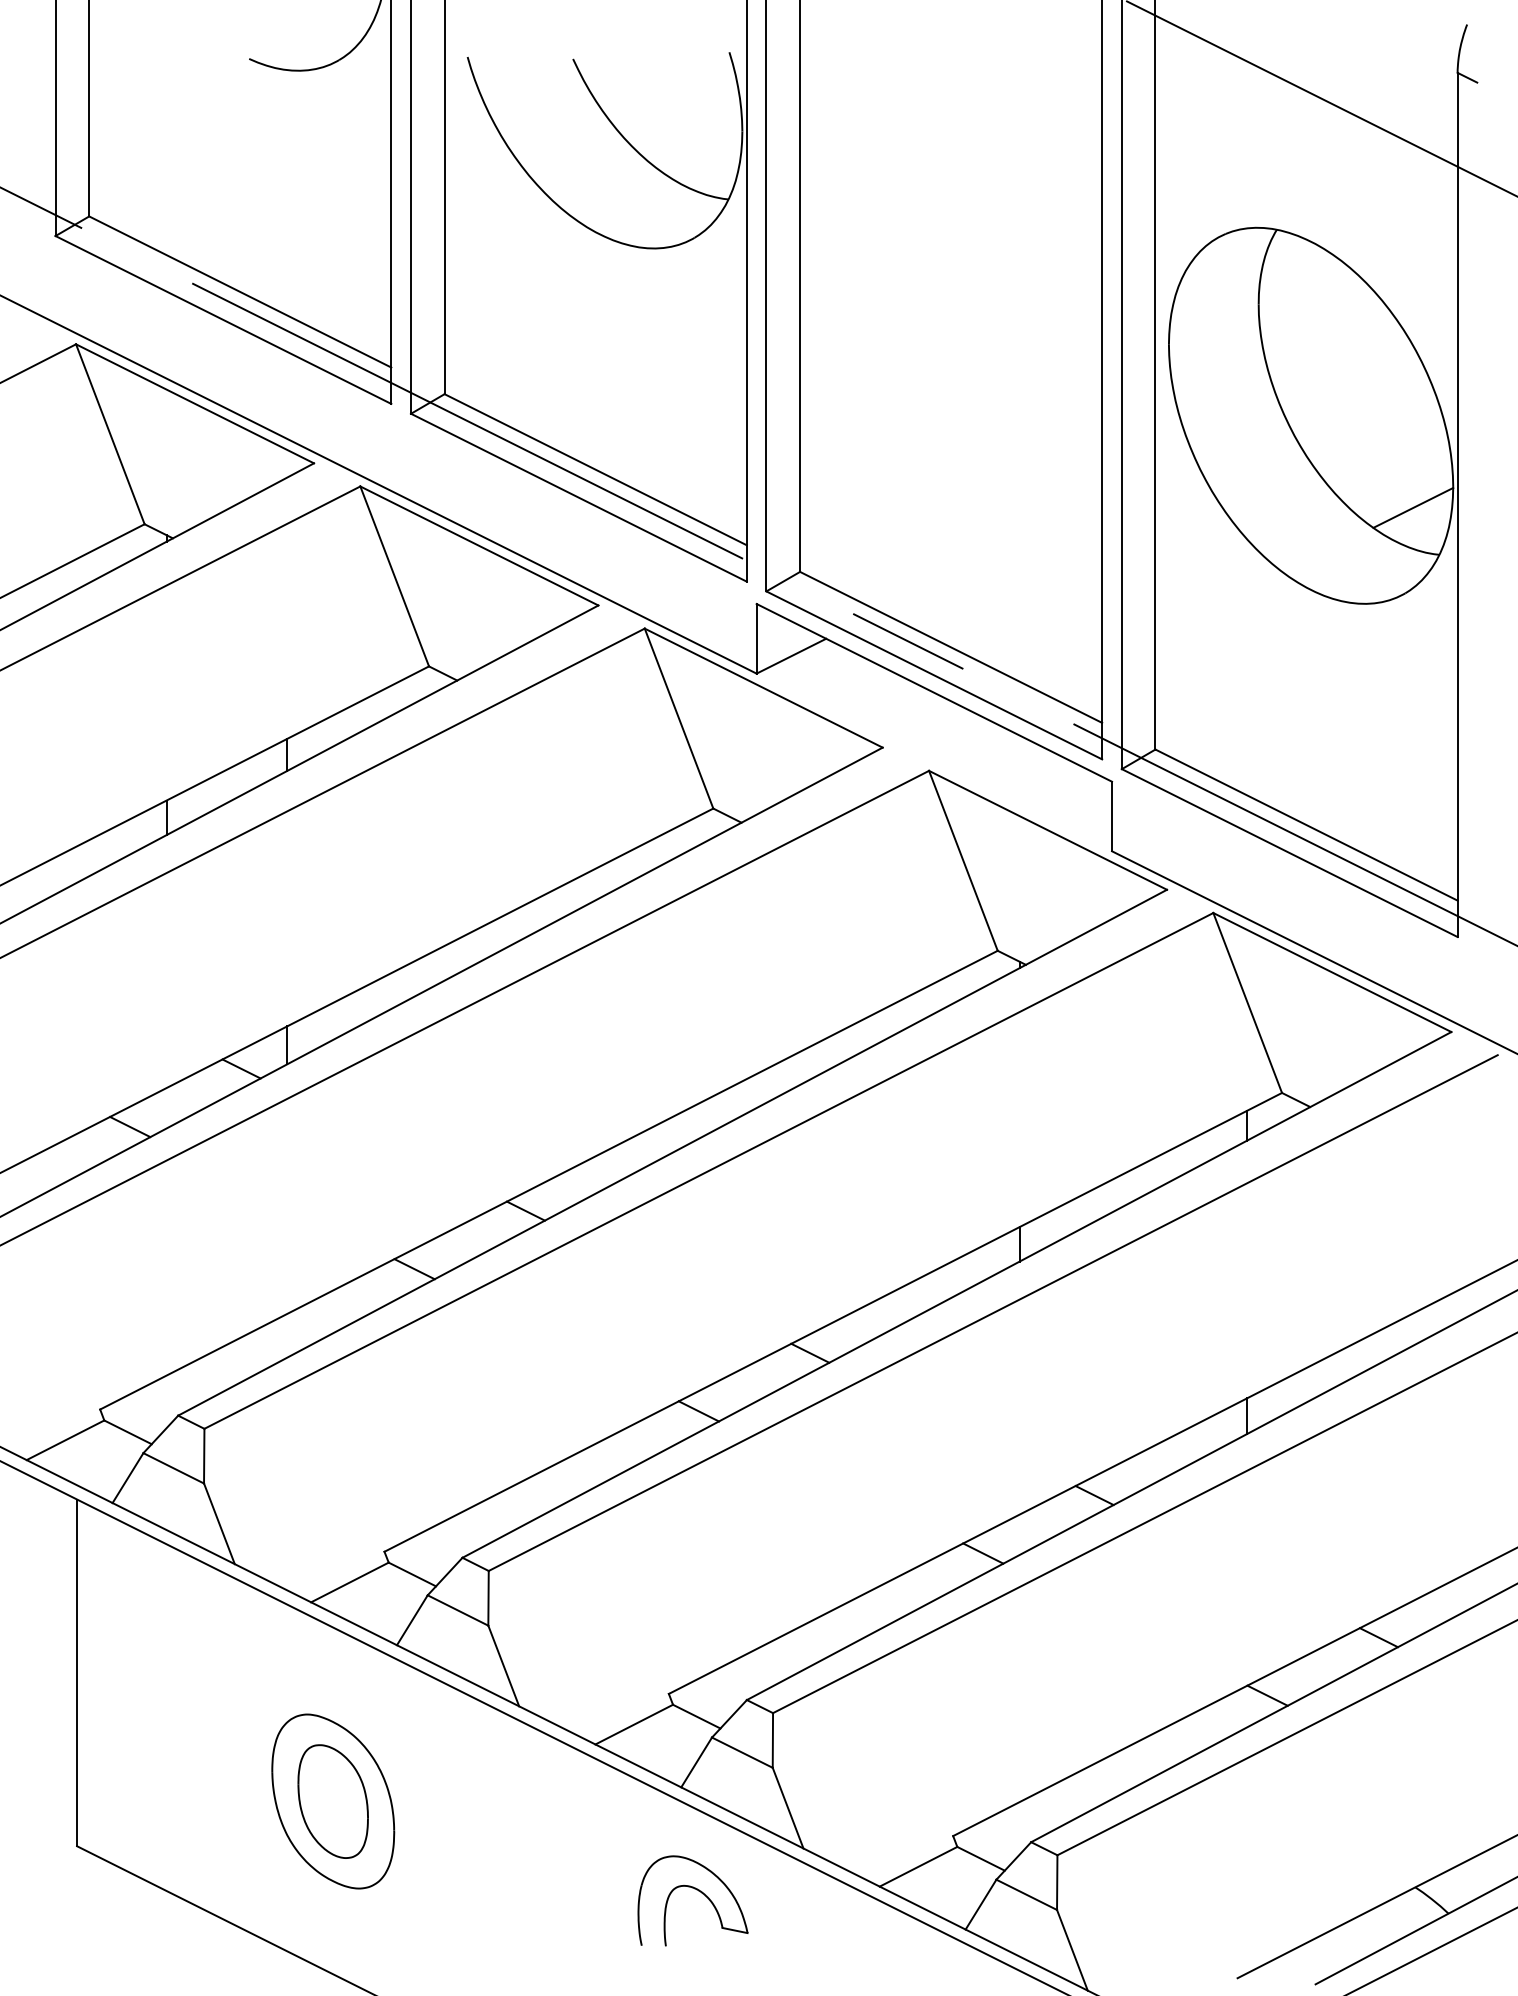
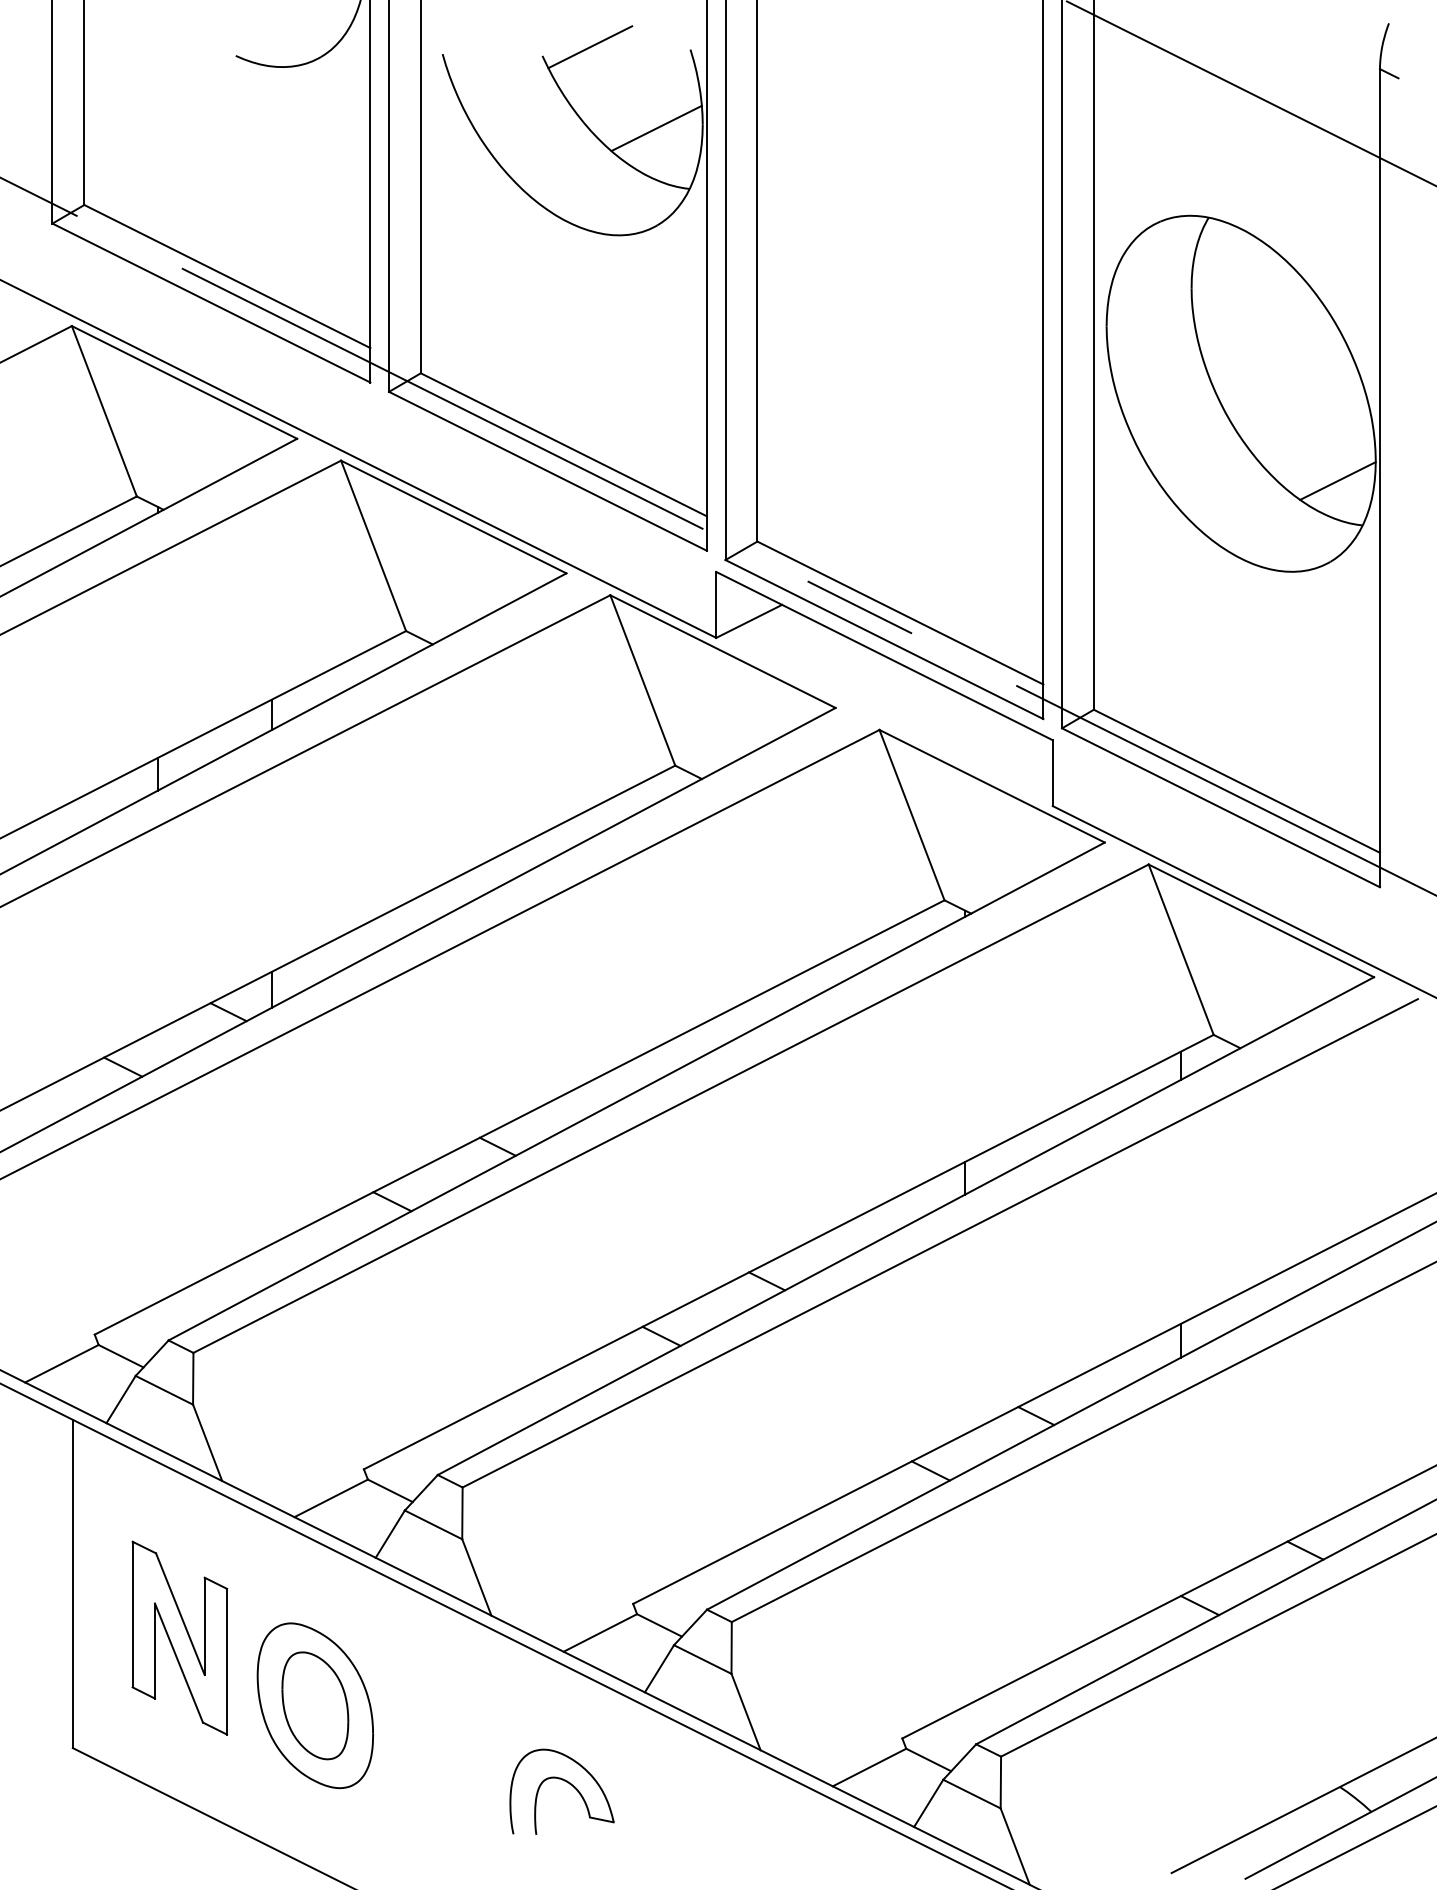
line: (623, 50) -> (590, 47), added
line: (693, 135) -> (656, 128), added
part: (189, 1729) -> (179, 1637), added
part: (697, 1891) -> (566, 1782), moved

